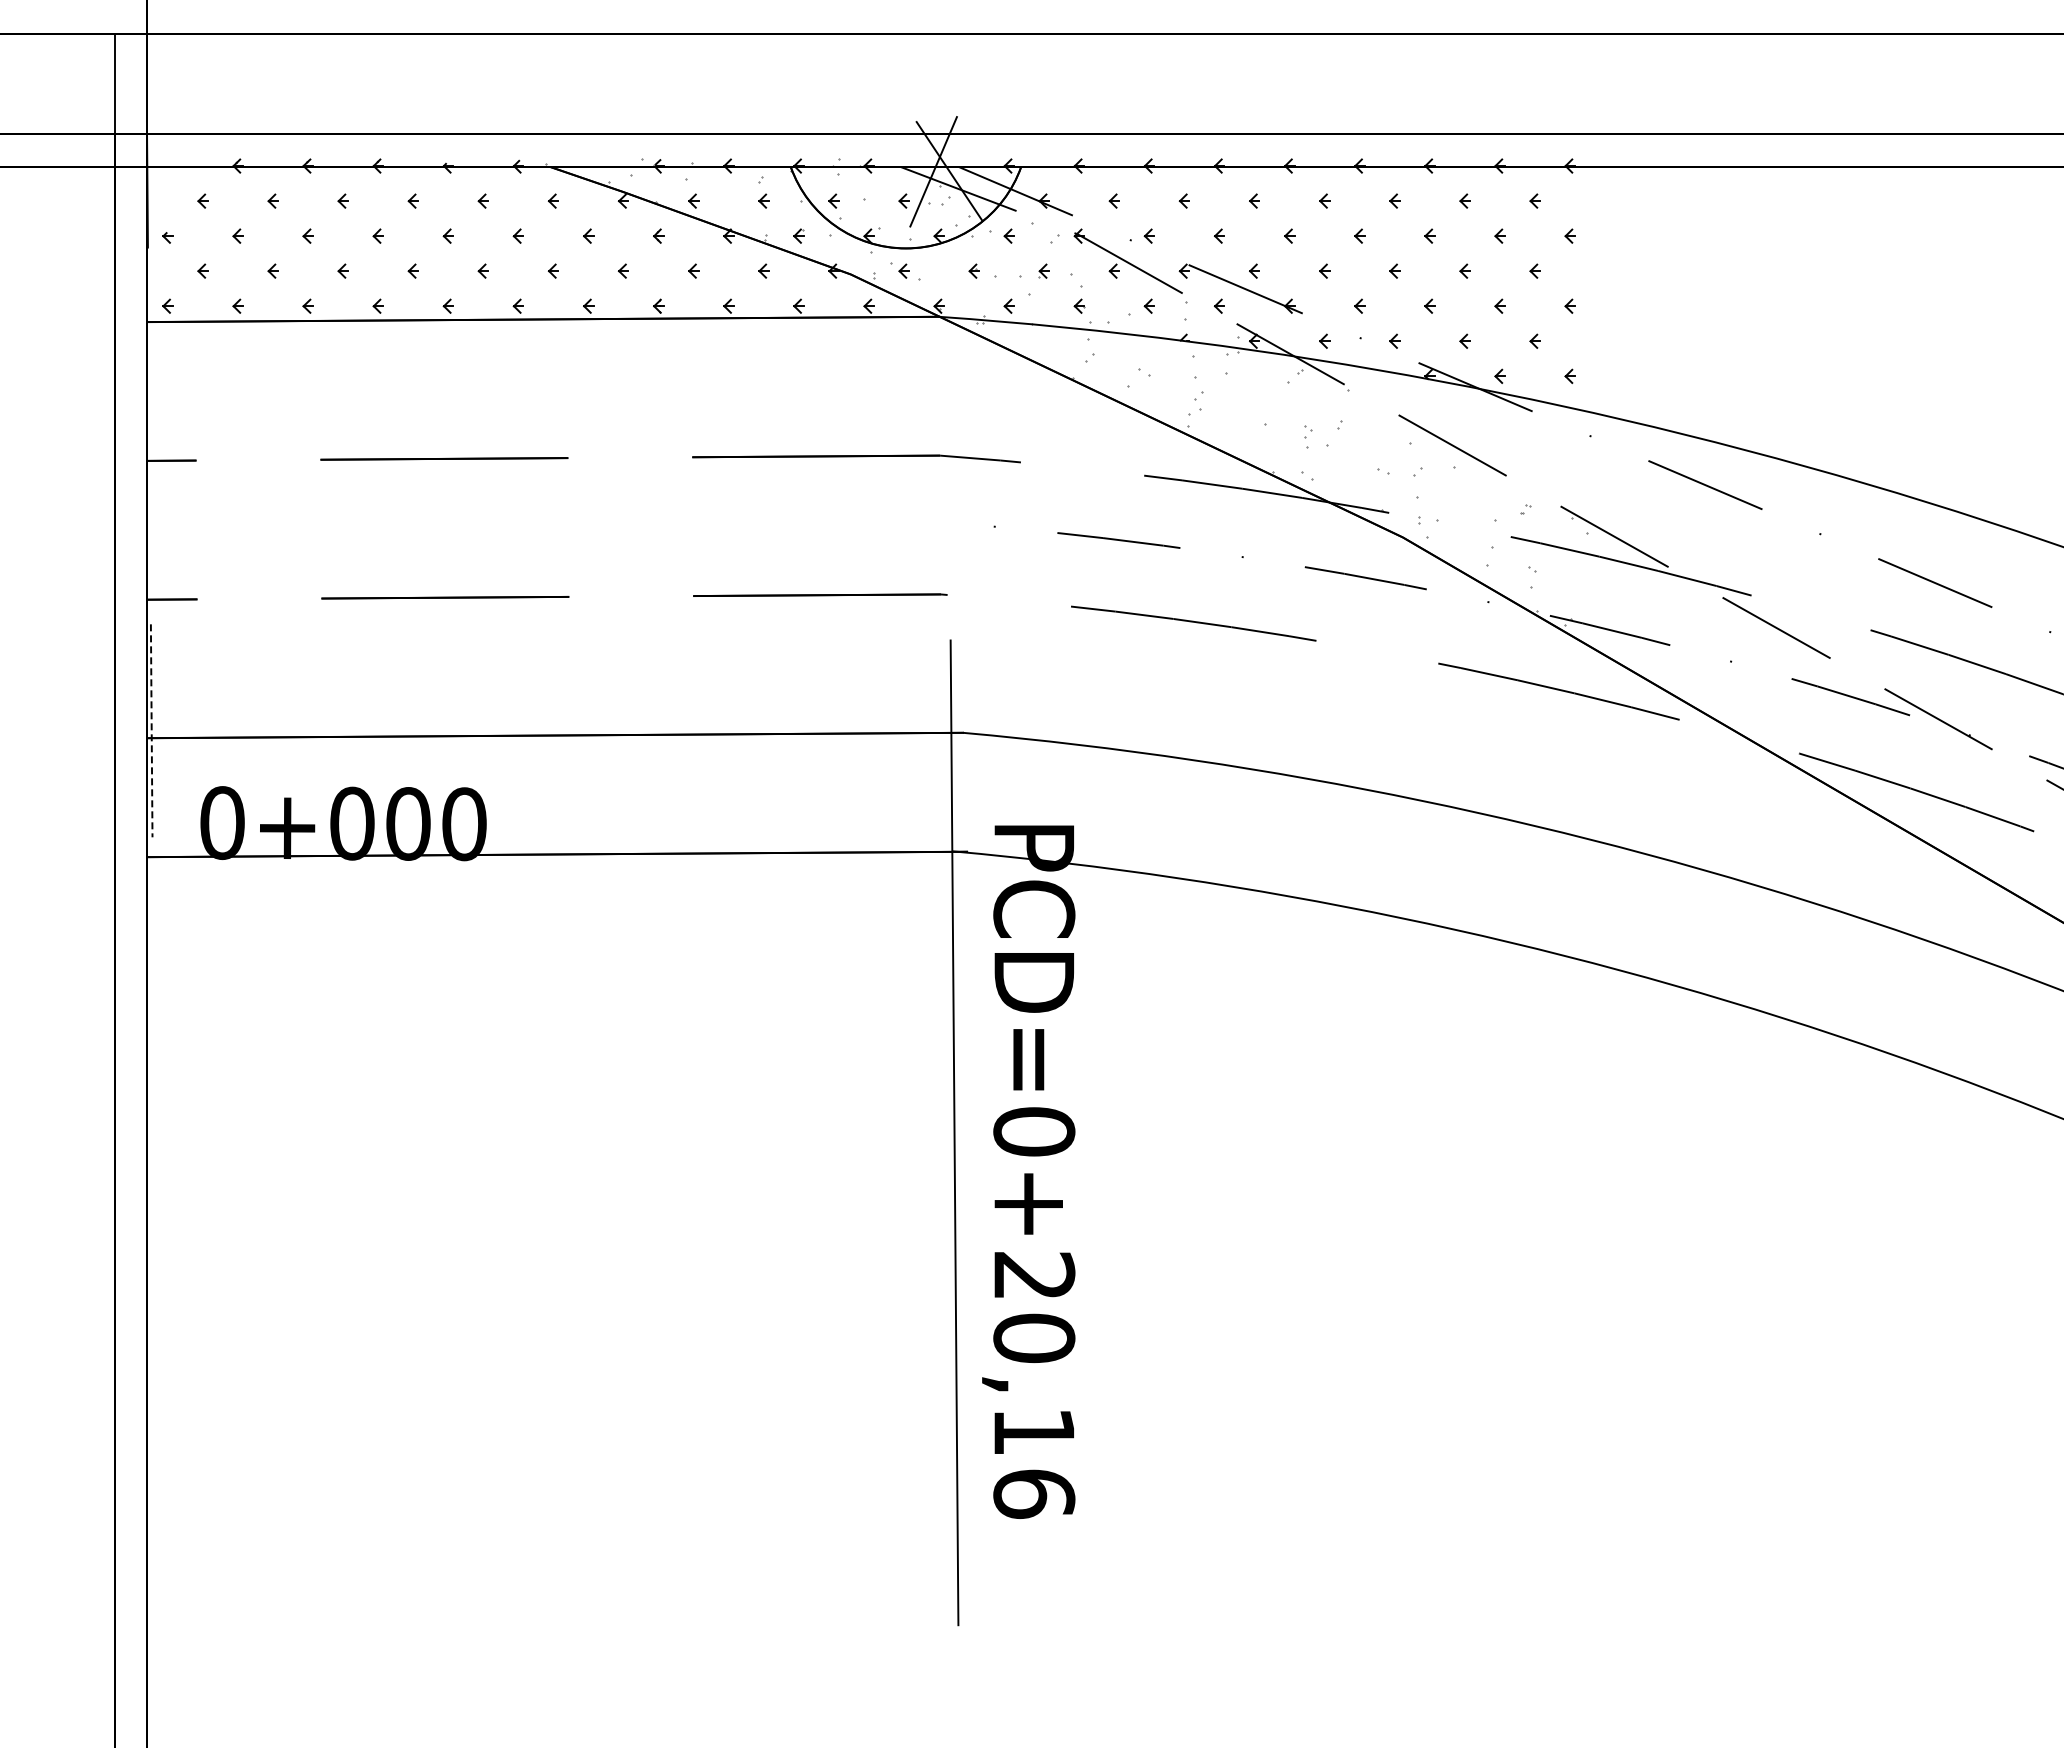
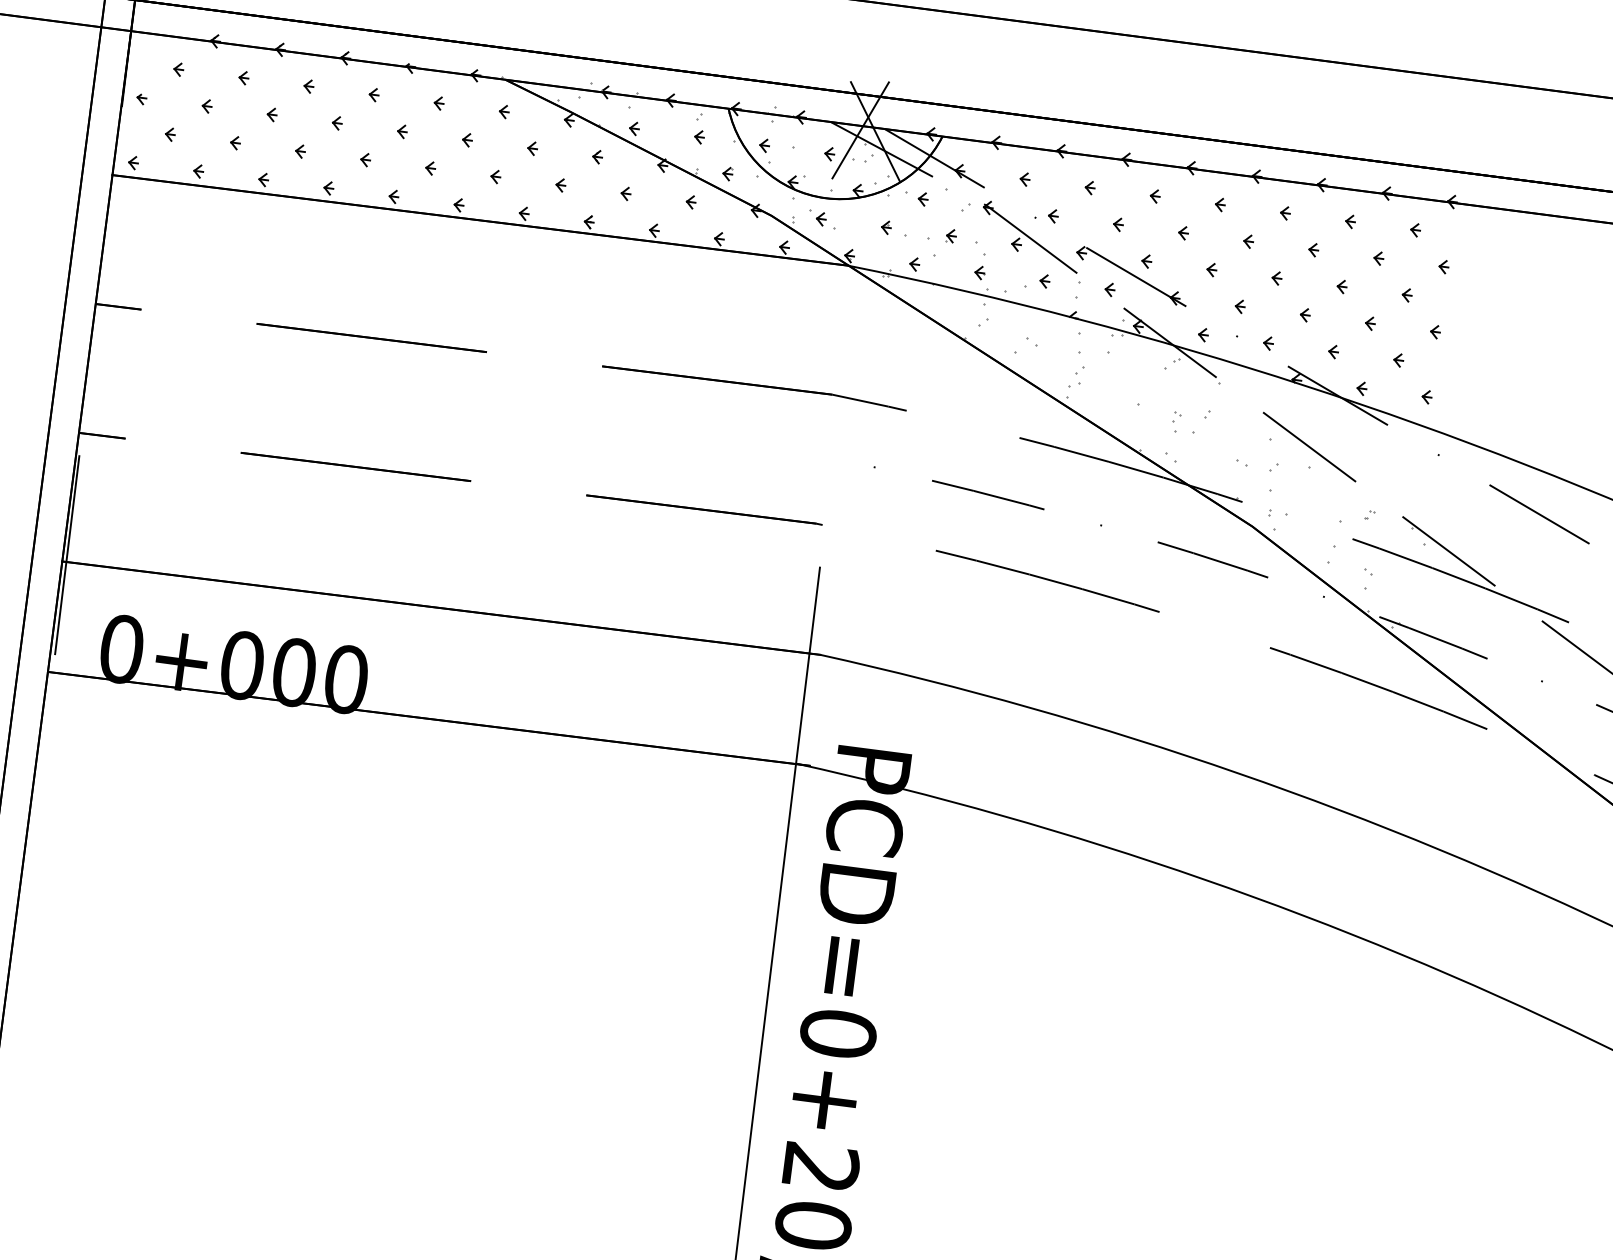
line: (151, 731) -> (66, 555), dashed -> solid

